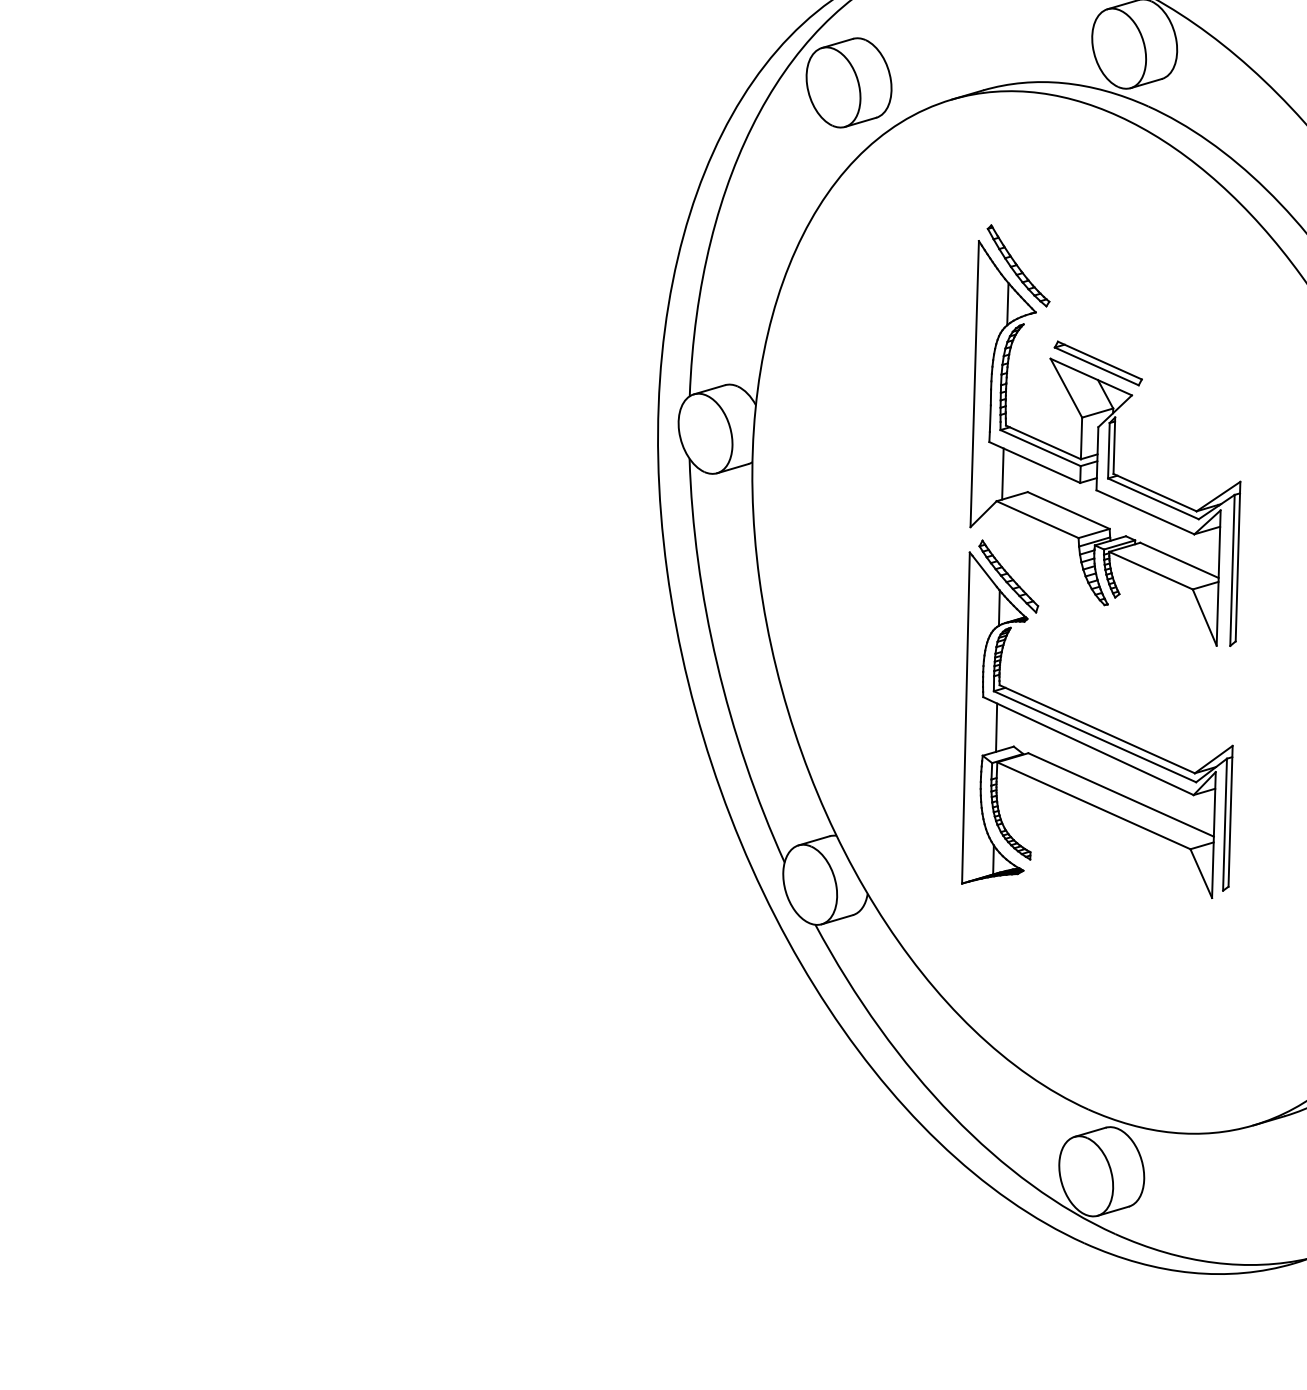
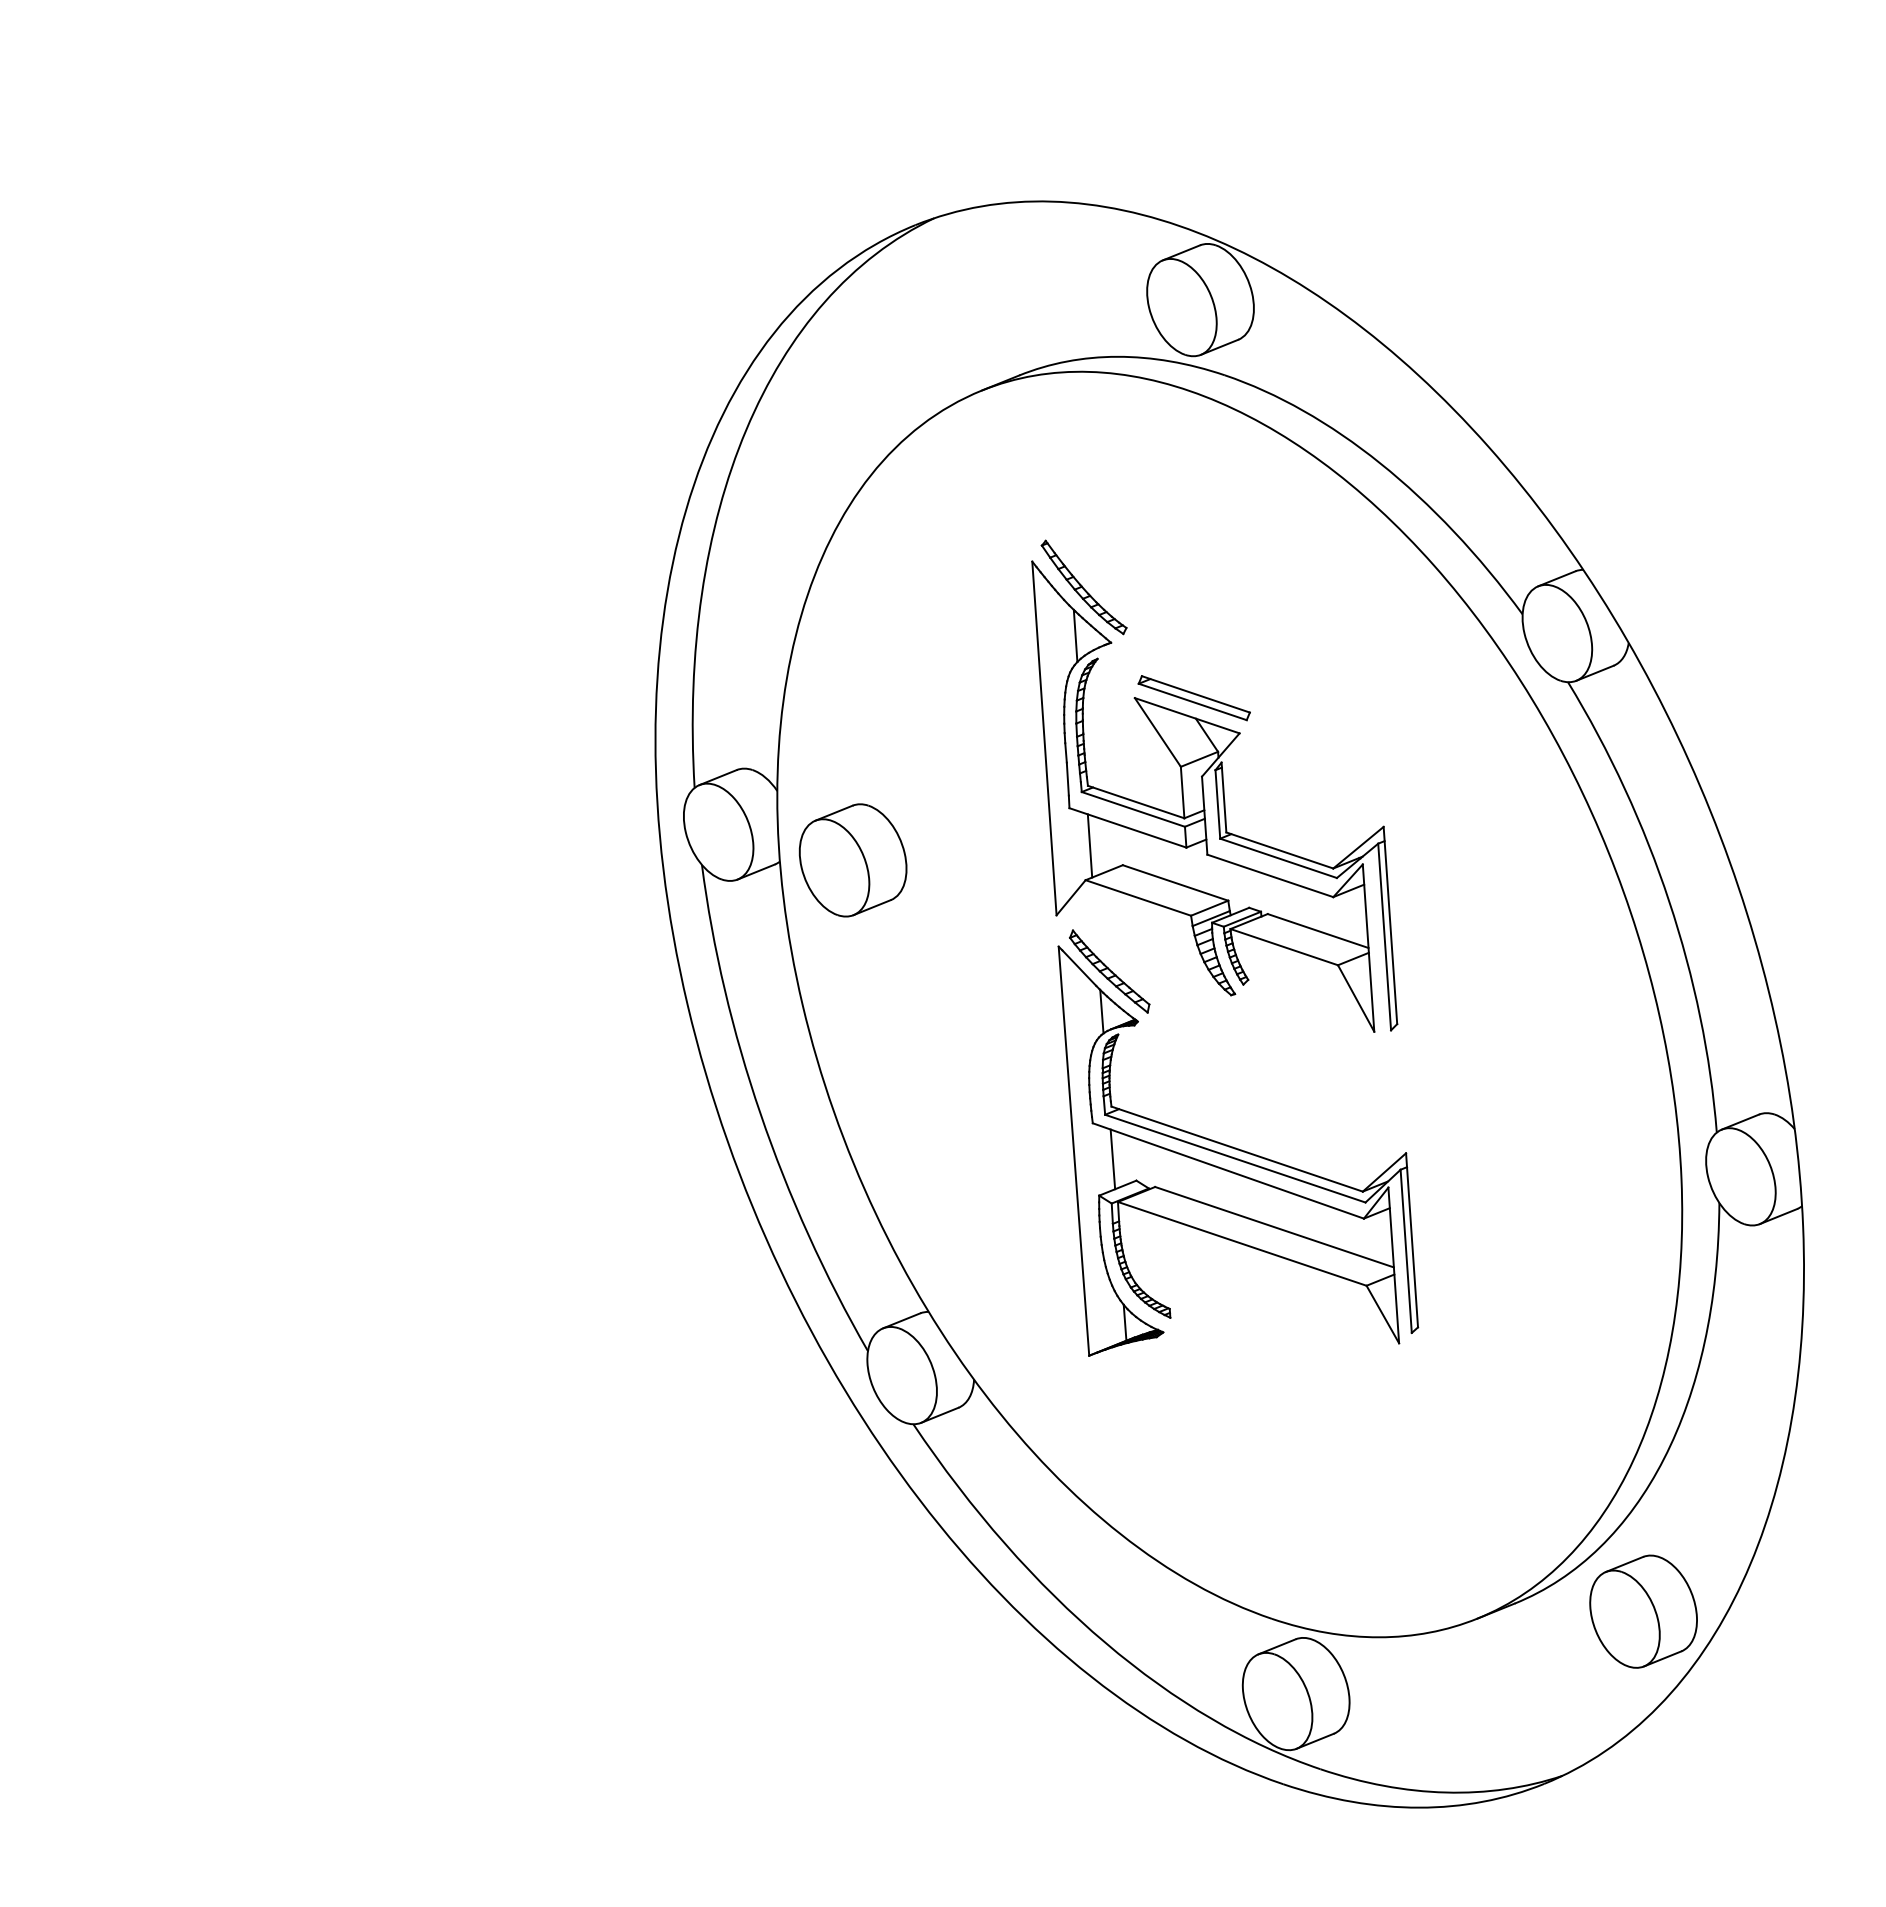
part: (848, 82) -> (852, 860), moved

